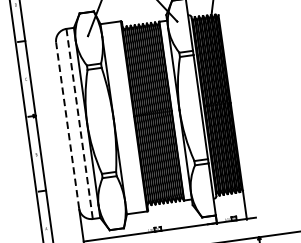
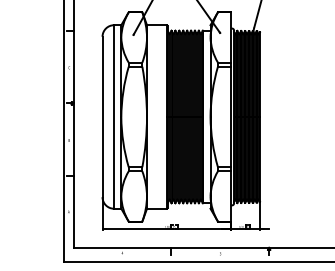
line: (79, 123) -> (114, 116), dashed -> solid
line: (67, 125) -> (102, 116), dashed -> solid

